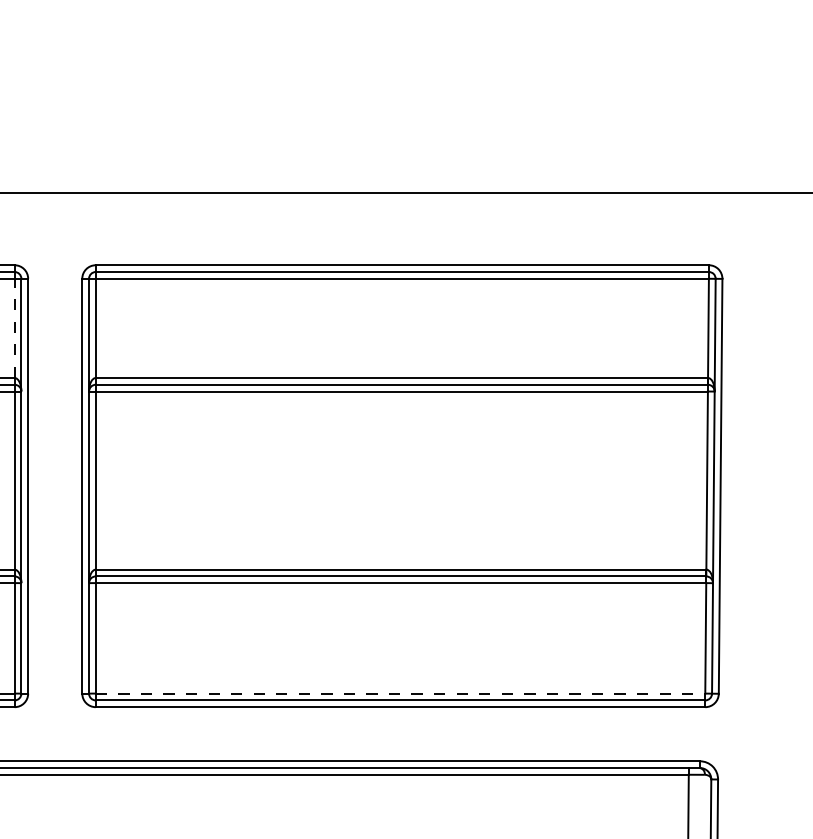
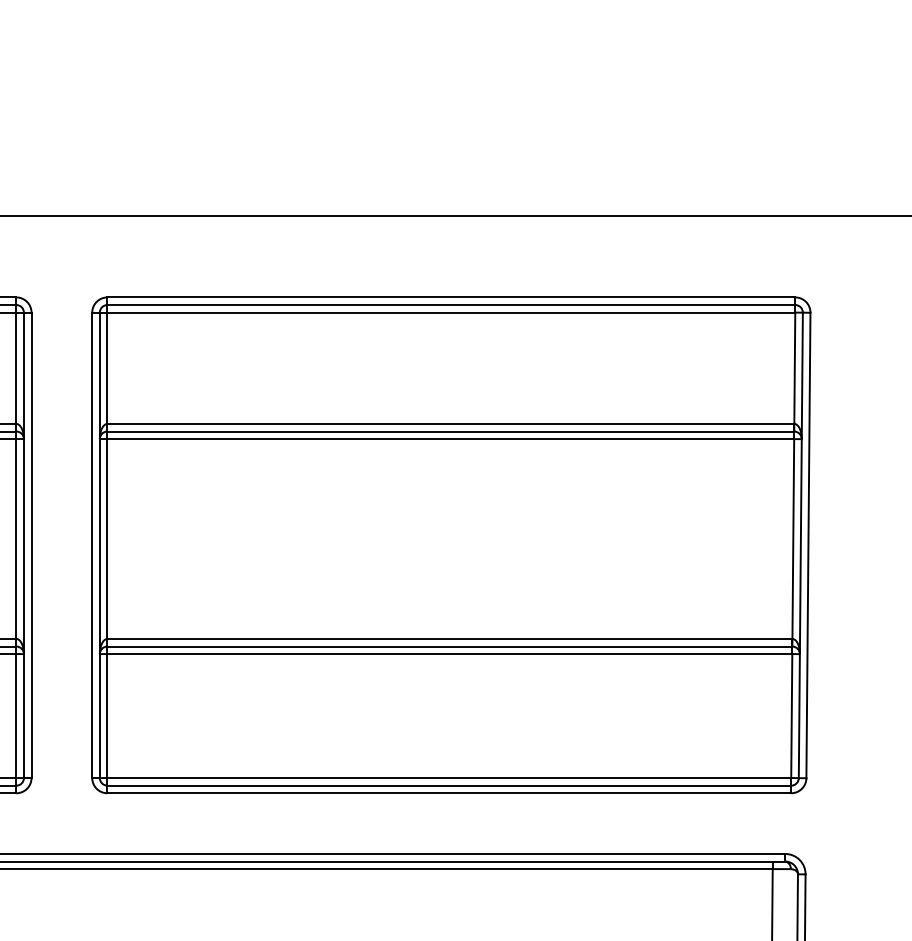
line: (14, 328) -> (16, 368), dashed -> solid
line: (400, 694) -> (449, 778), dashed -> solid

